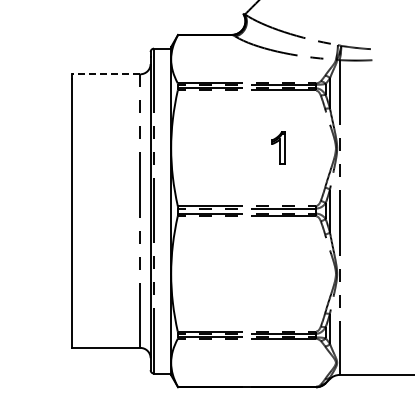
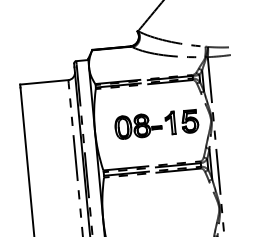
line: (105, 74) -> (43, 82), dashed -> solid
part: (232, 148) -> (138, 126), added
part: (306, 148) -> (190, 121), added

